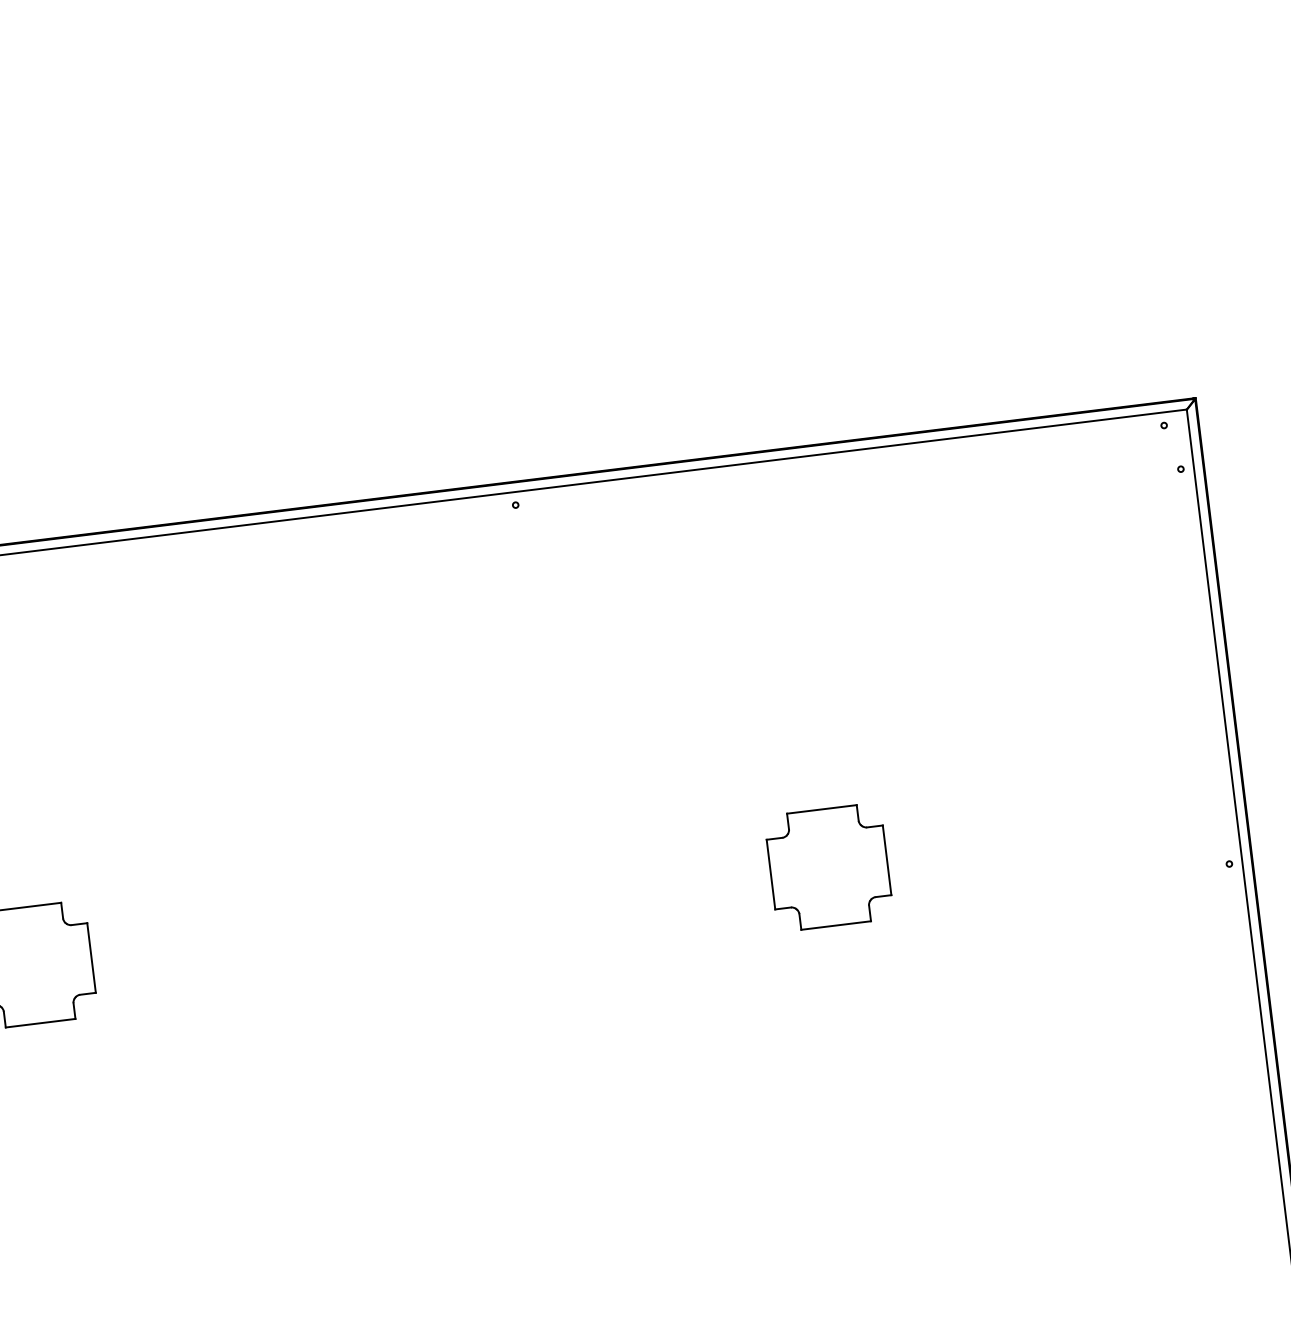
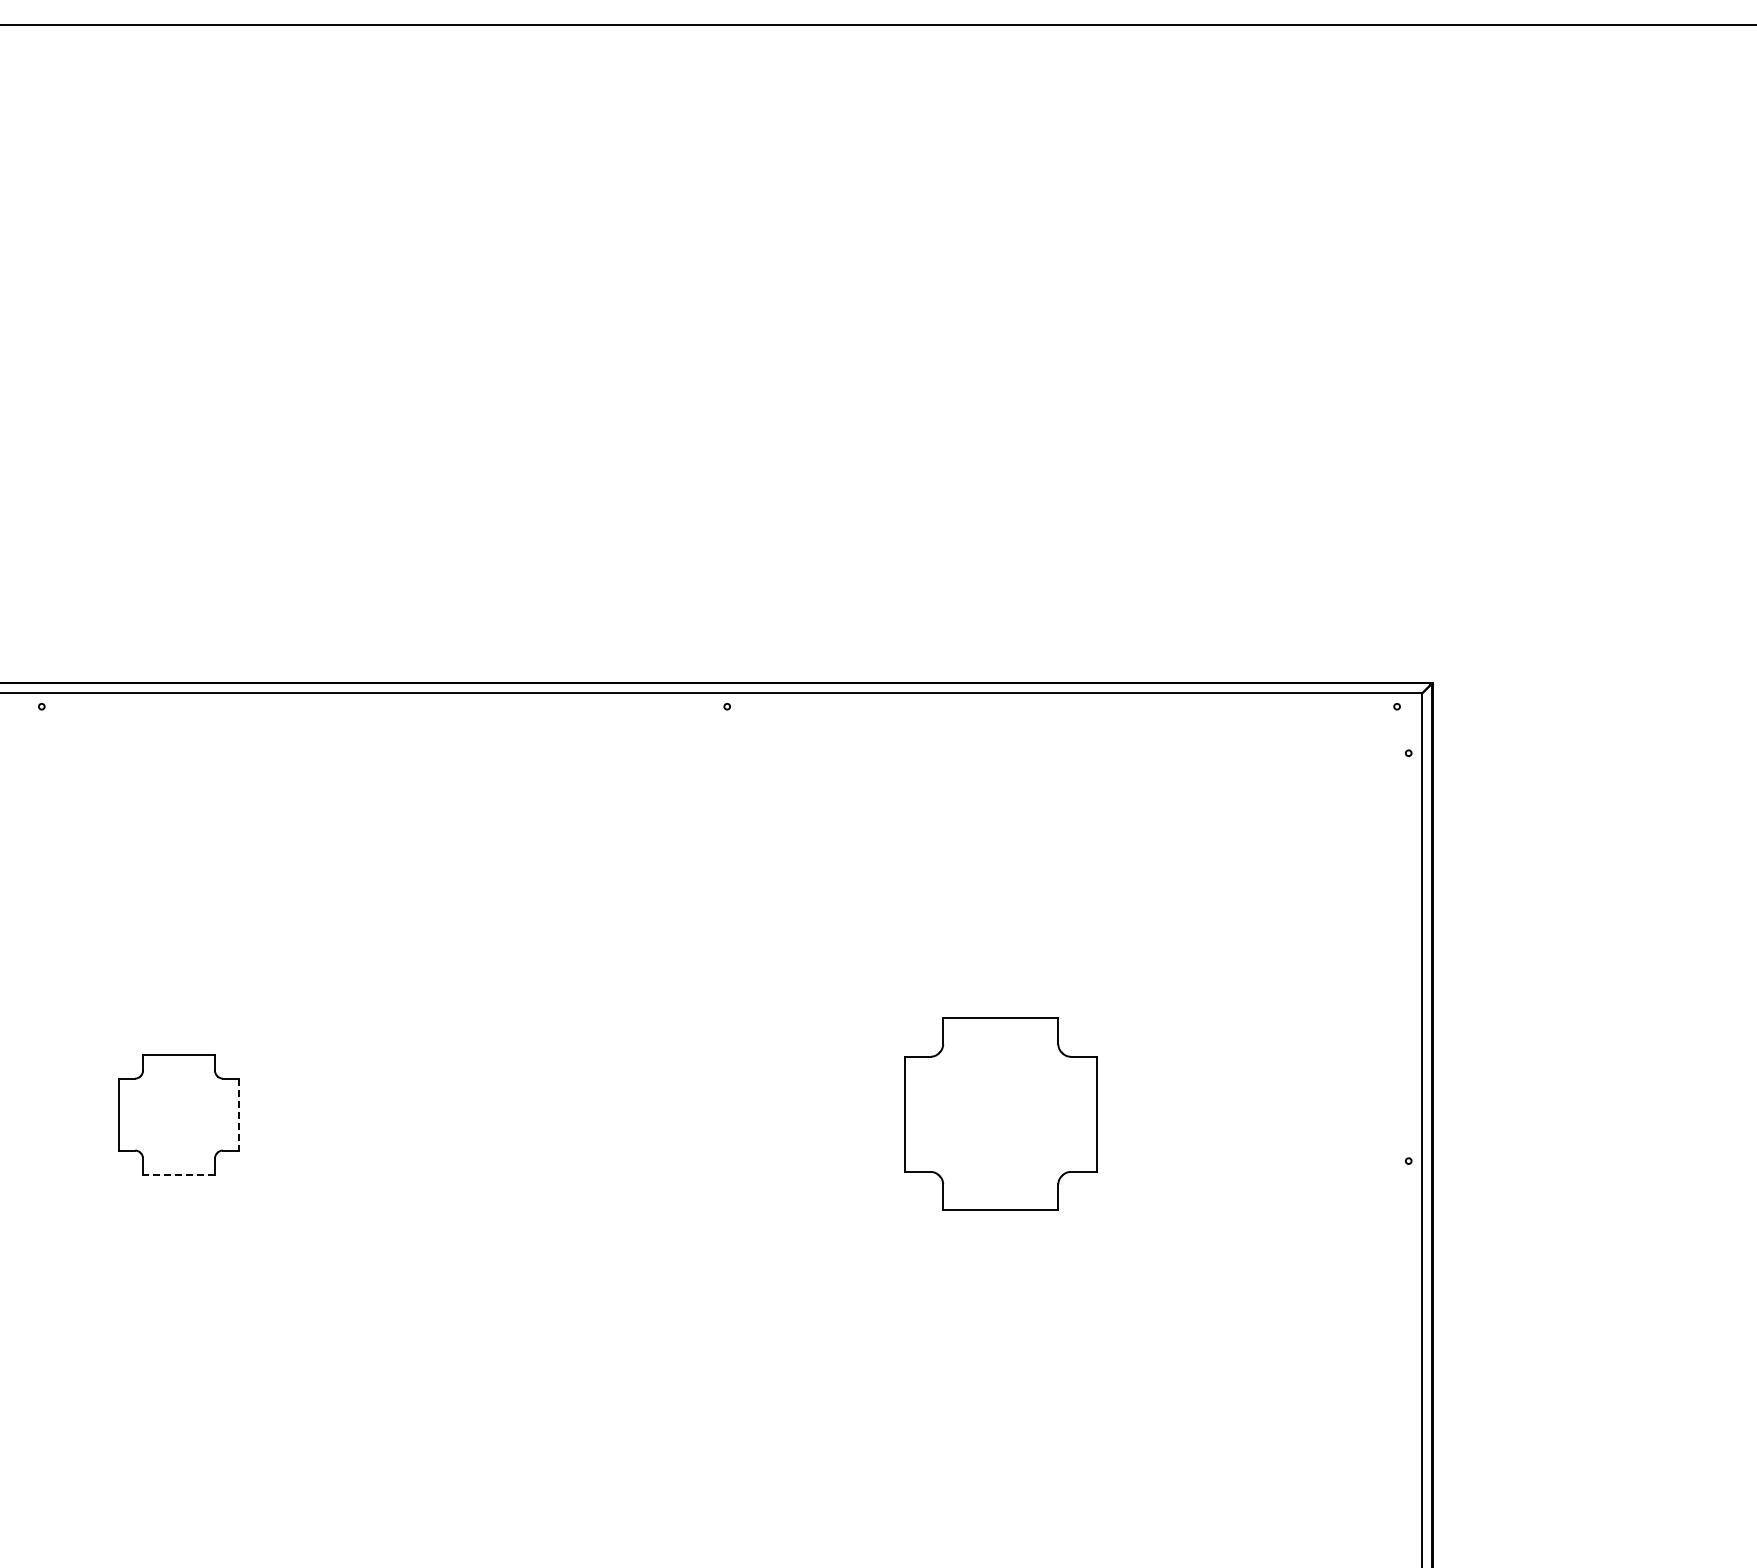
part: (828, 867) -> (1000, 1114), size x1.6
line: (92, 957) -> (239, 1114), solid -> dashed
line: (41, 1023) -> (179, 1174), solid -> dashed

